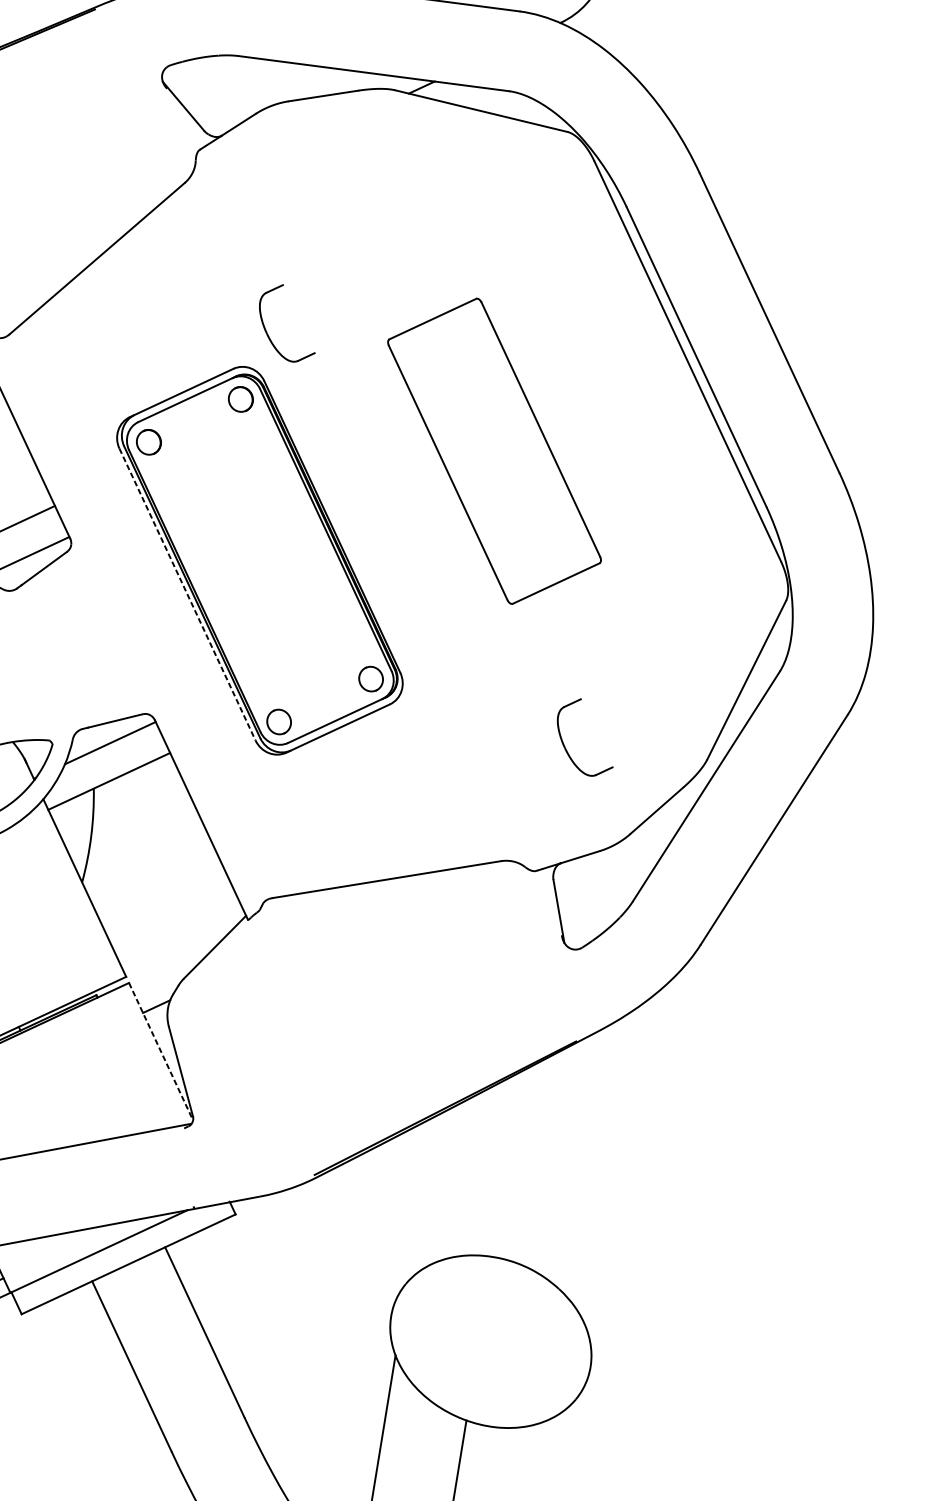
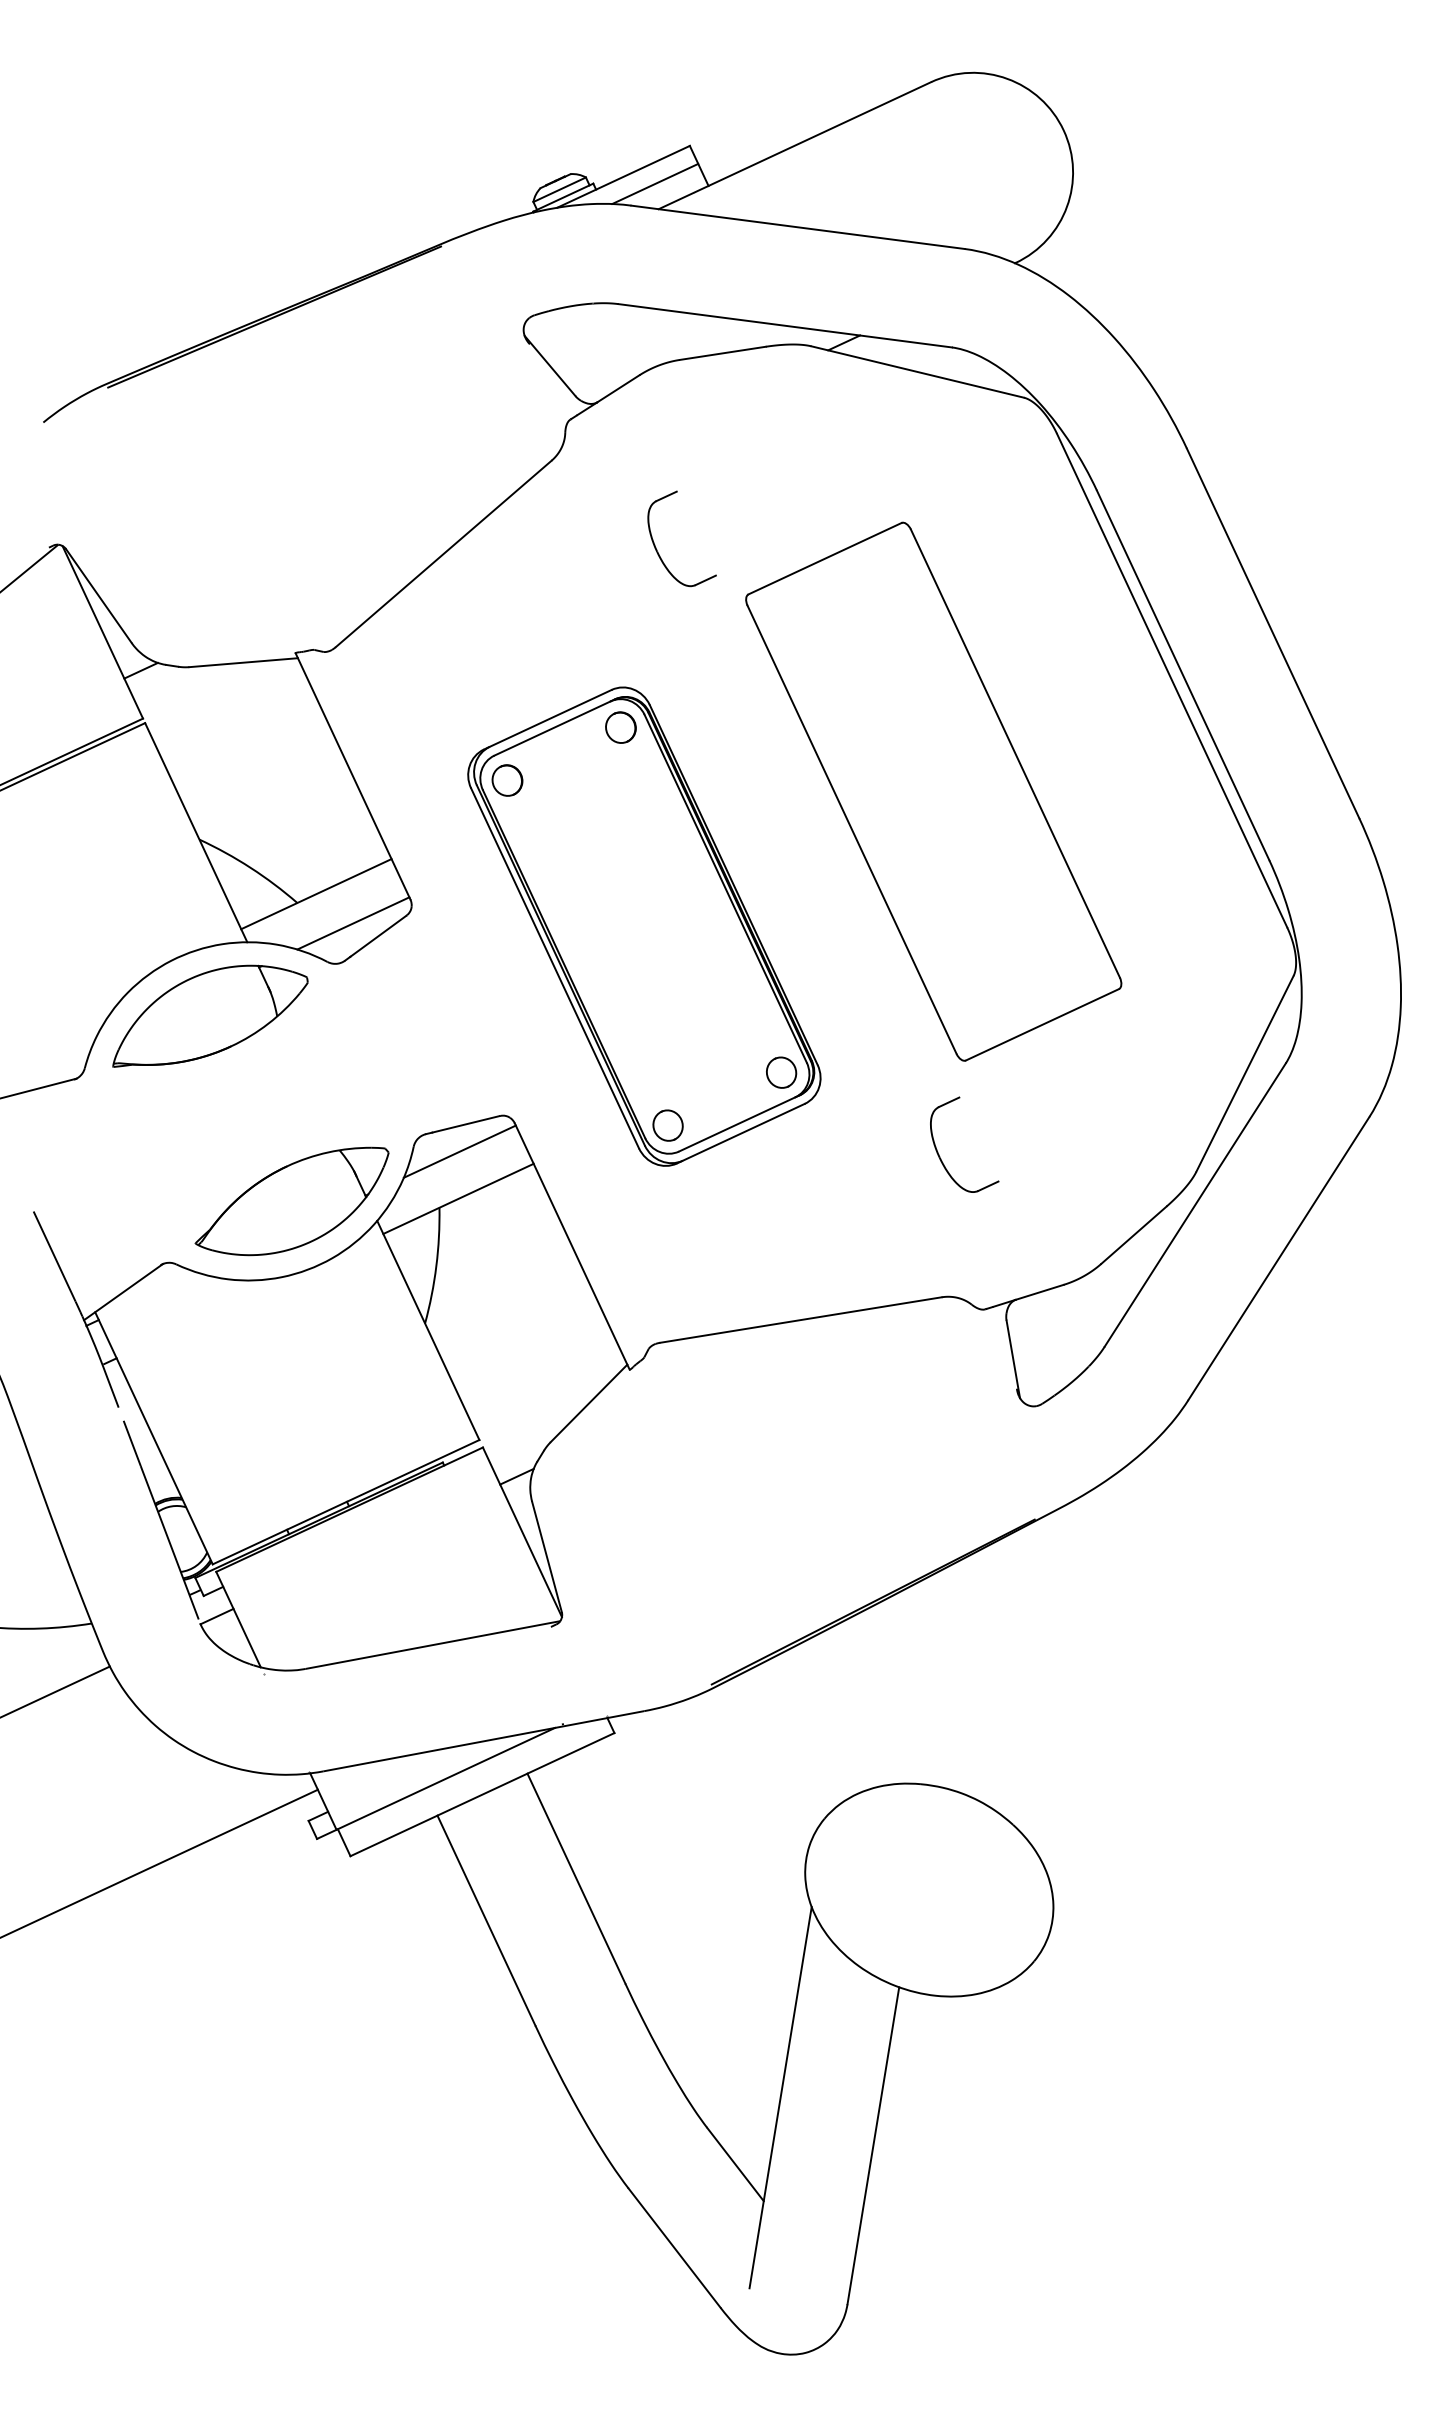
part: (267, 332) -> (657, 549), moved
part: (494, 451) -> (933, 791), size x1.43
line: (187, 594) -> (555, 968), dashed -> solid
part: (565, 747) -> (940, 1156), moved
line: (161, 1051) -> (522, 1532), dashed -> solid

